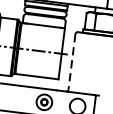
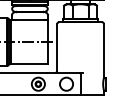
line: (72, 62) -> (57, 48), dashed -> solid

